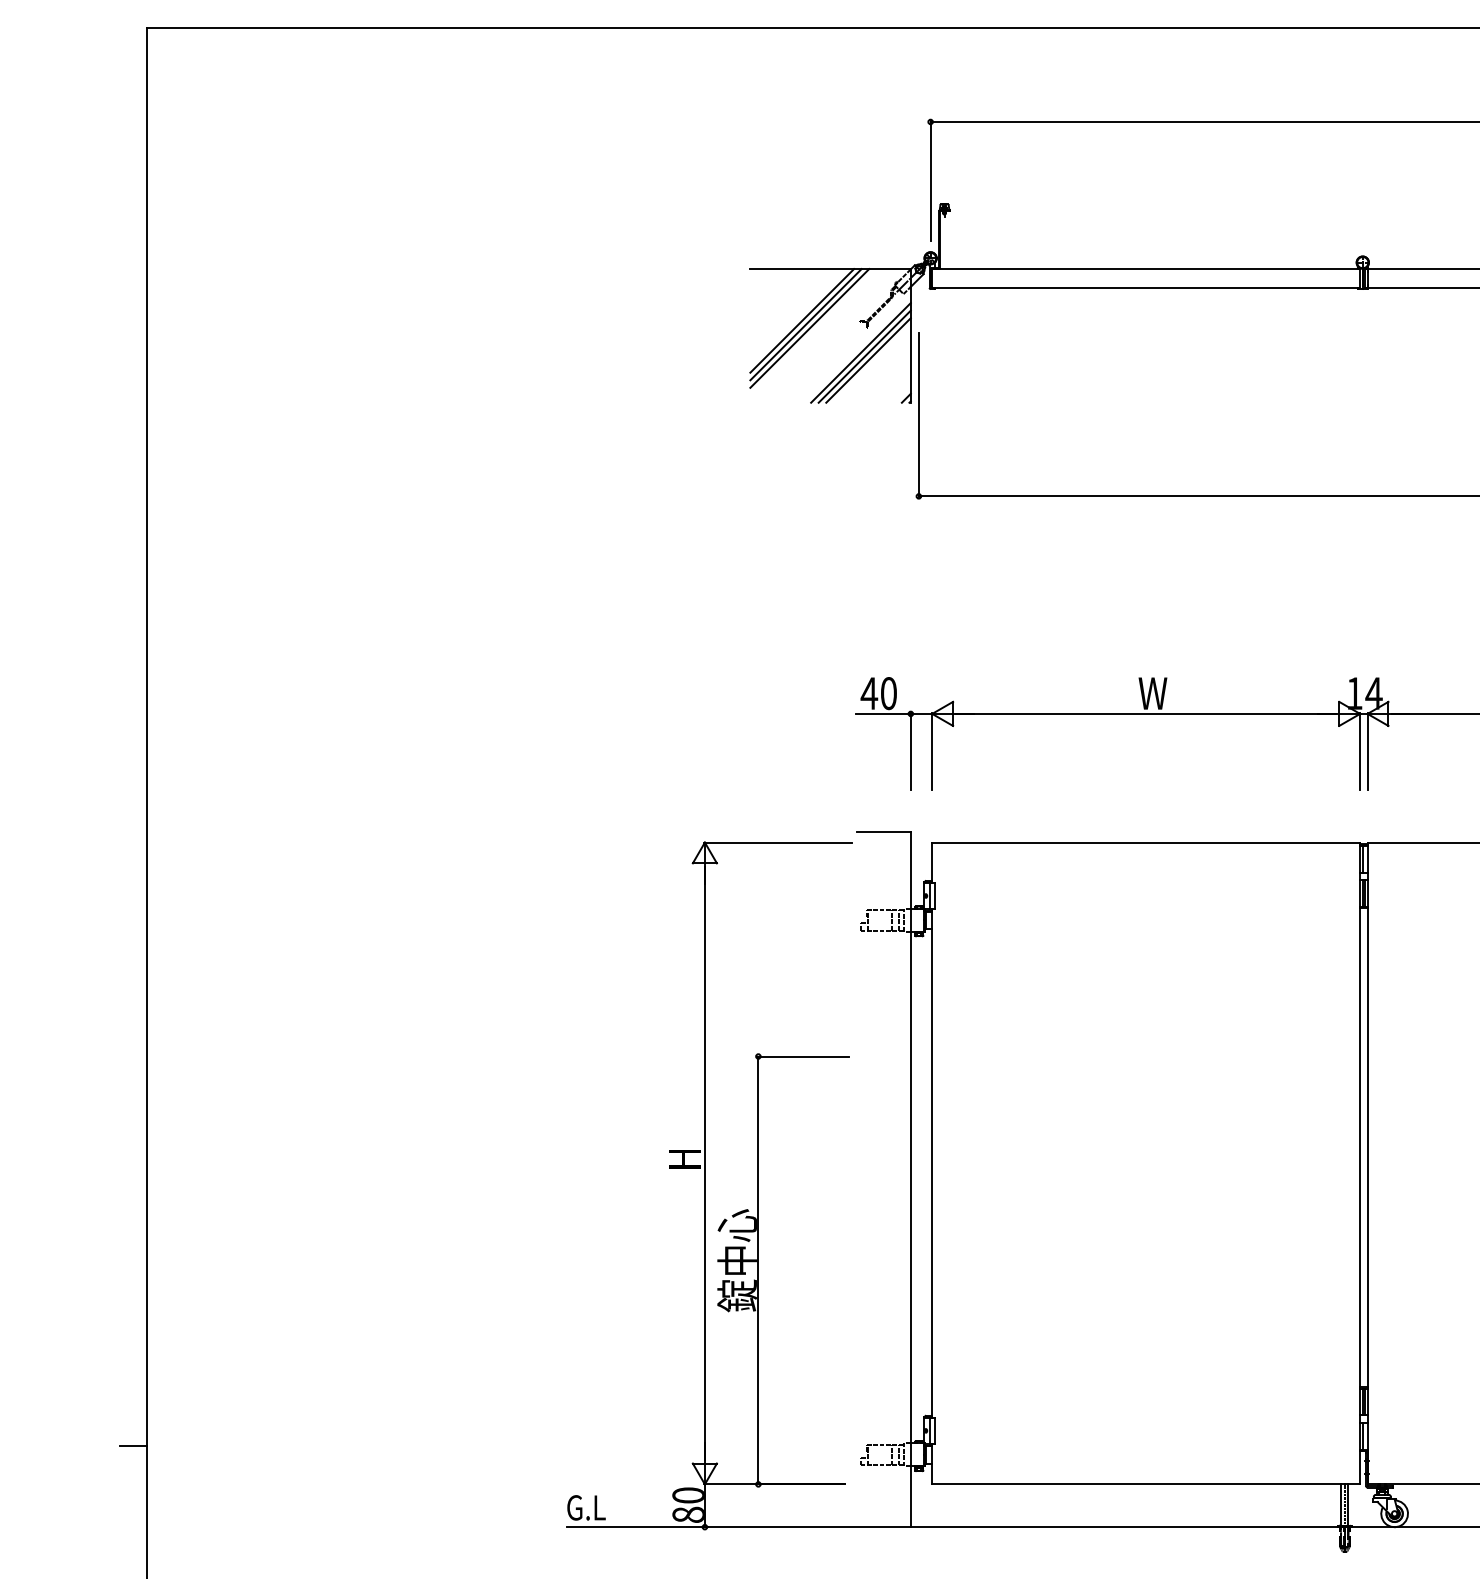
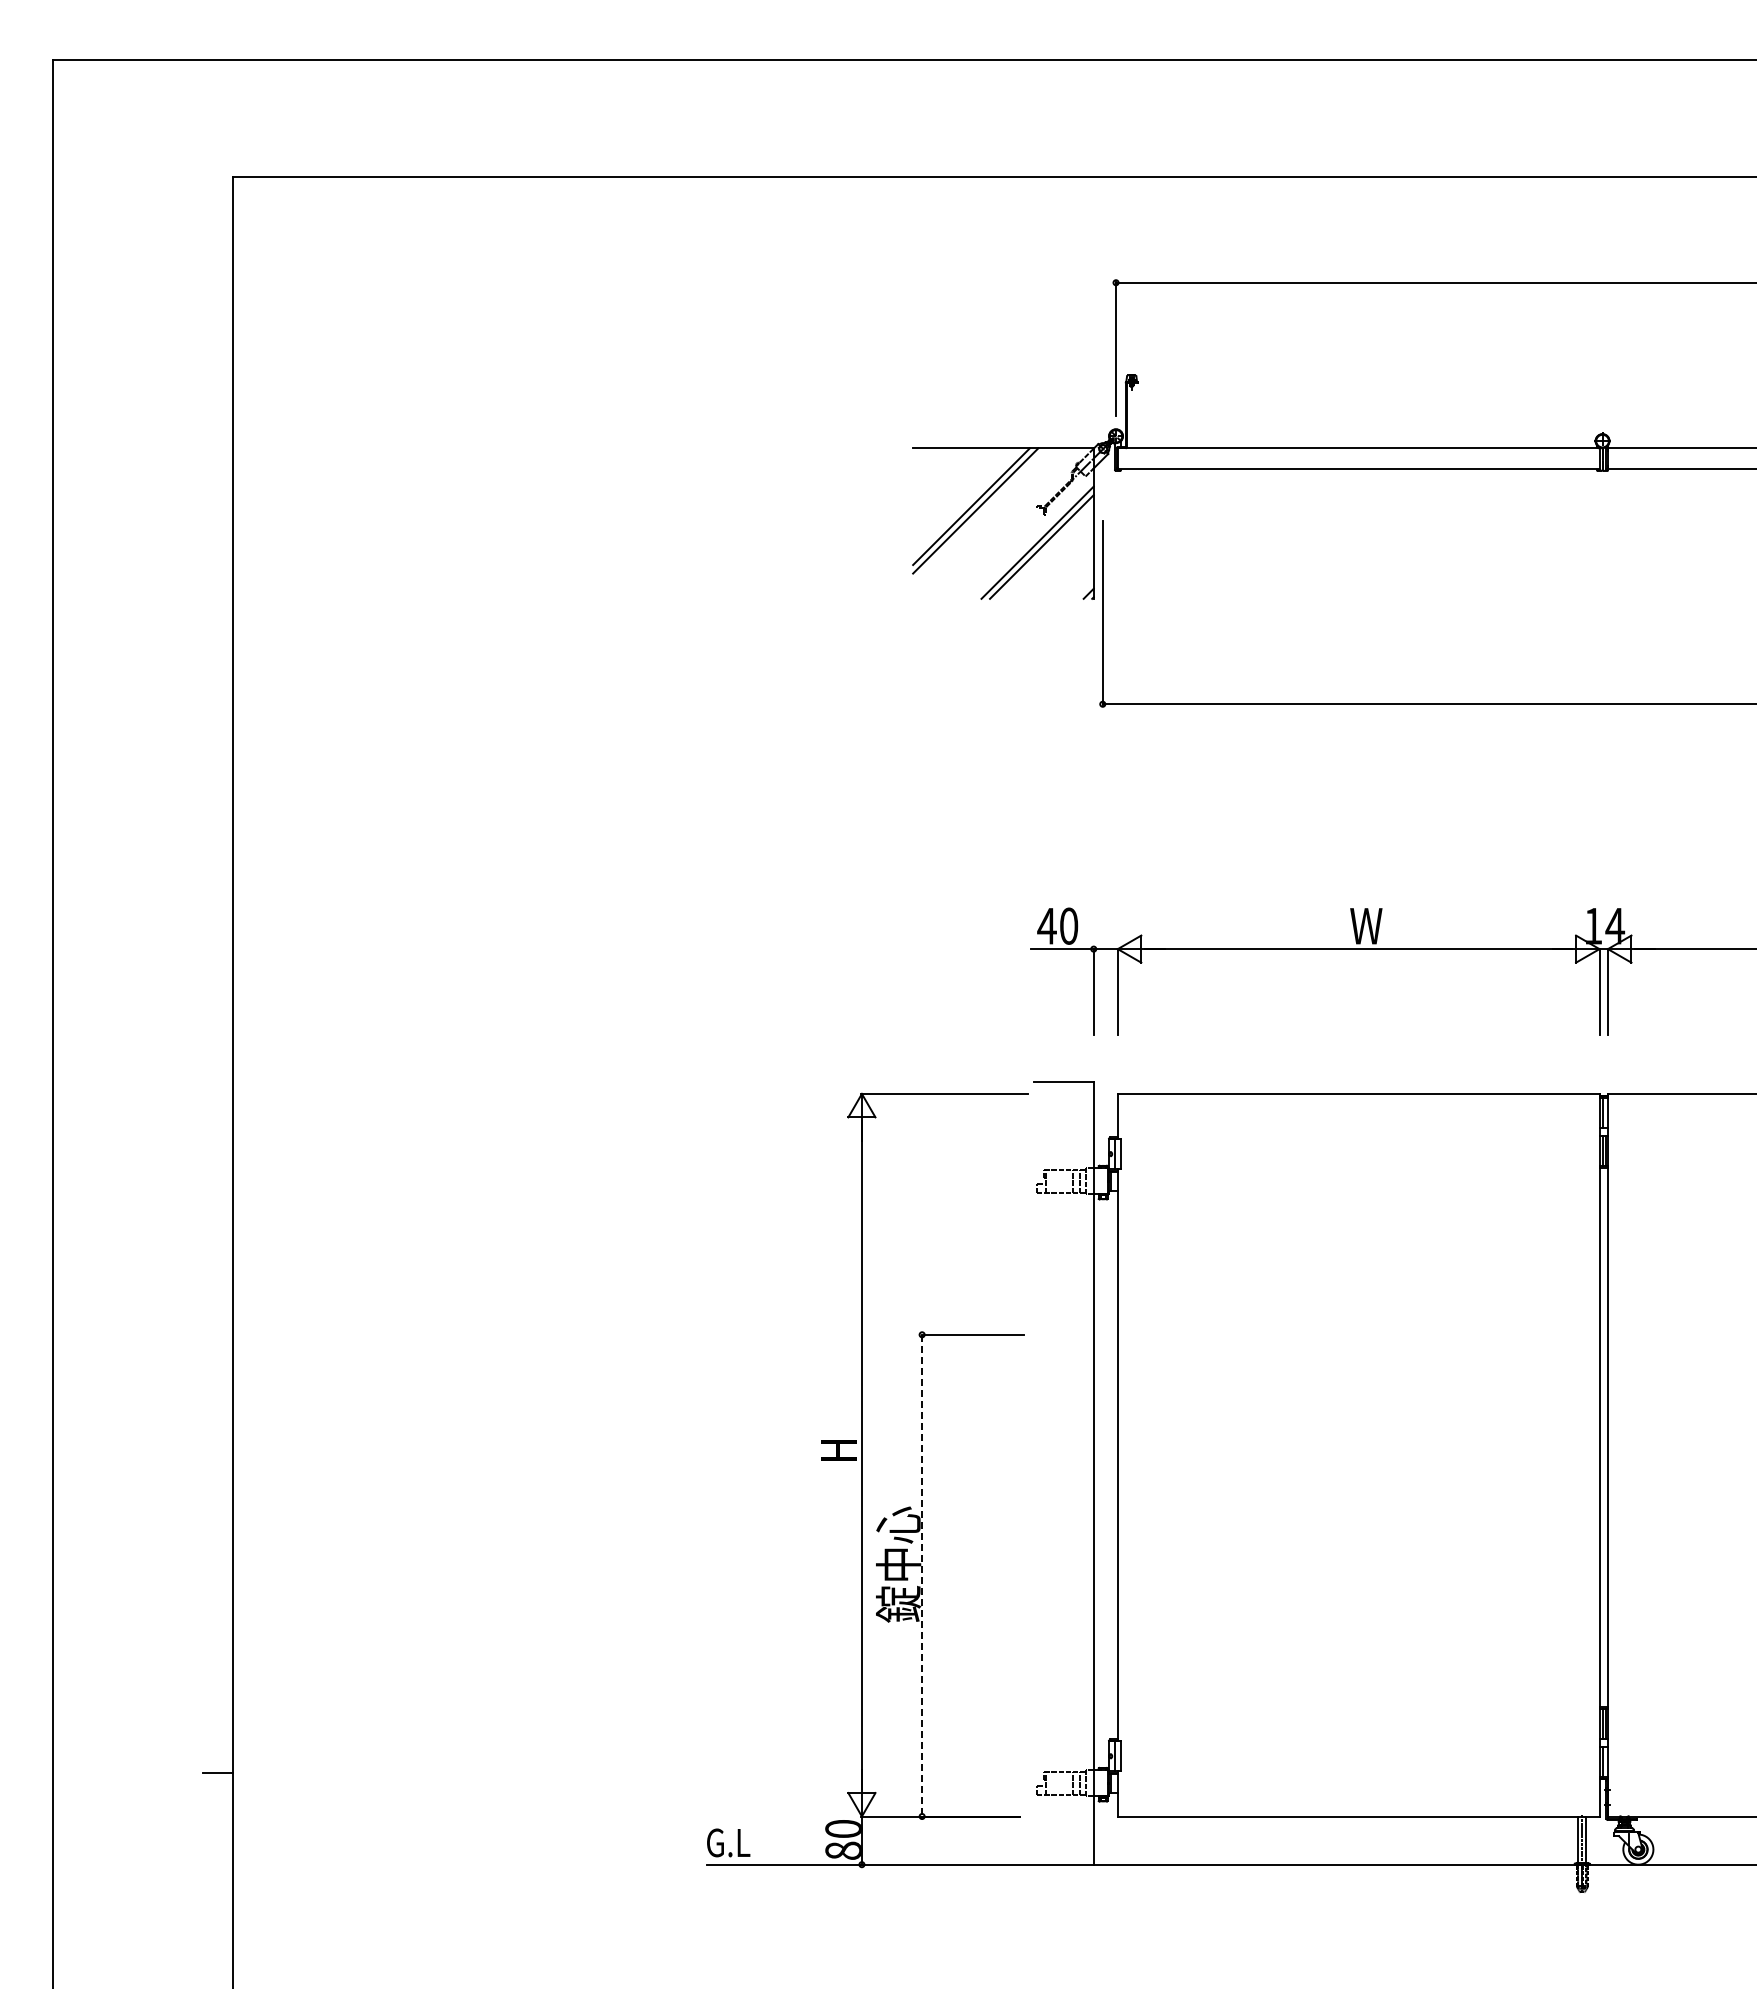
line: (809, 328) -> (979, 515), removed
line: (867, 359) -> (1045, 550), removed
line: (758, 1270) -> (922, 1575), solid -> dashed

